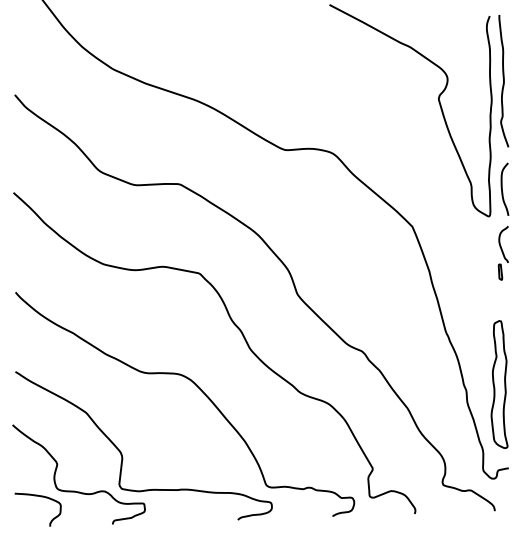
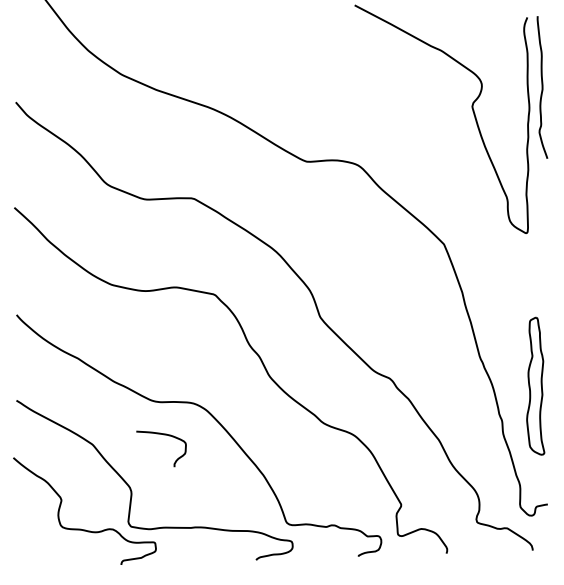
curve: (502, 188) -> (541, 203), removed
part: (502, 253) -> (541, 273), removed
part: (499, 384) -> (535, 386), moved
curve: (40, 497) -> (164, 435), moved

